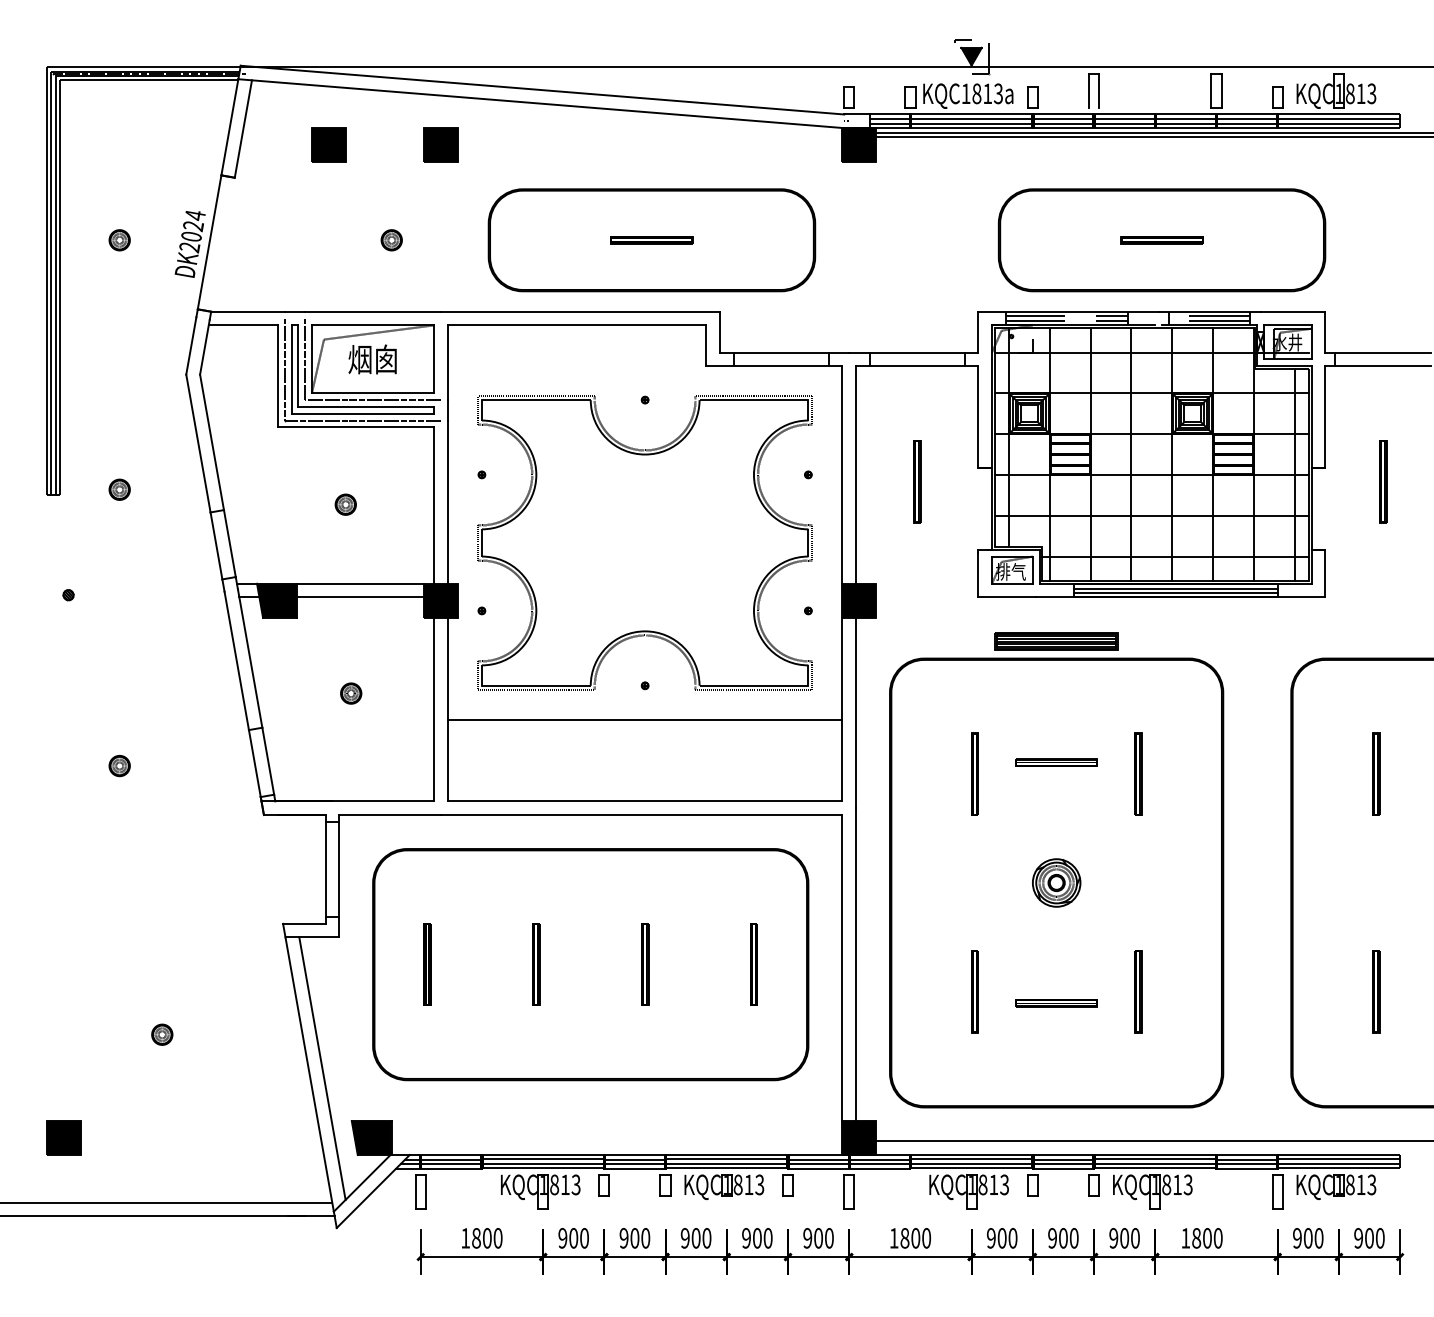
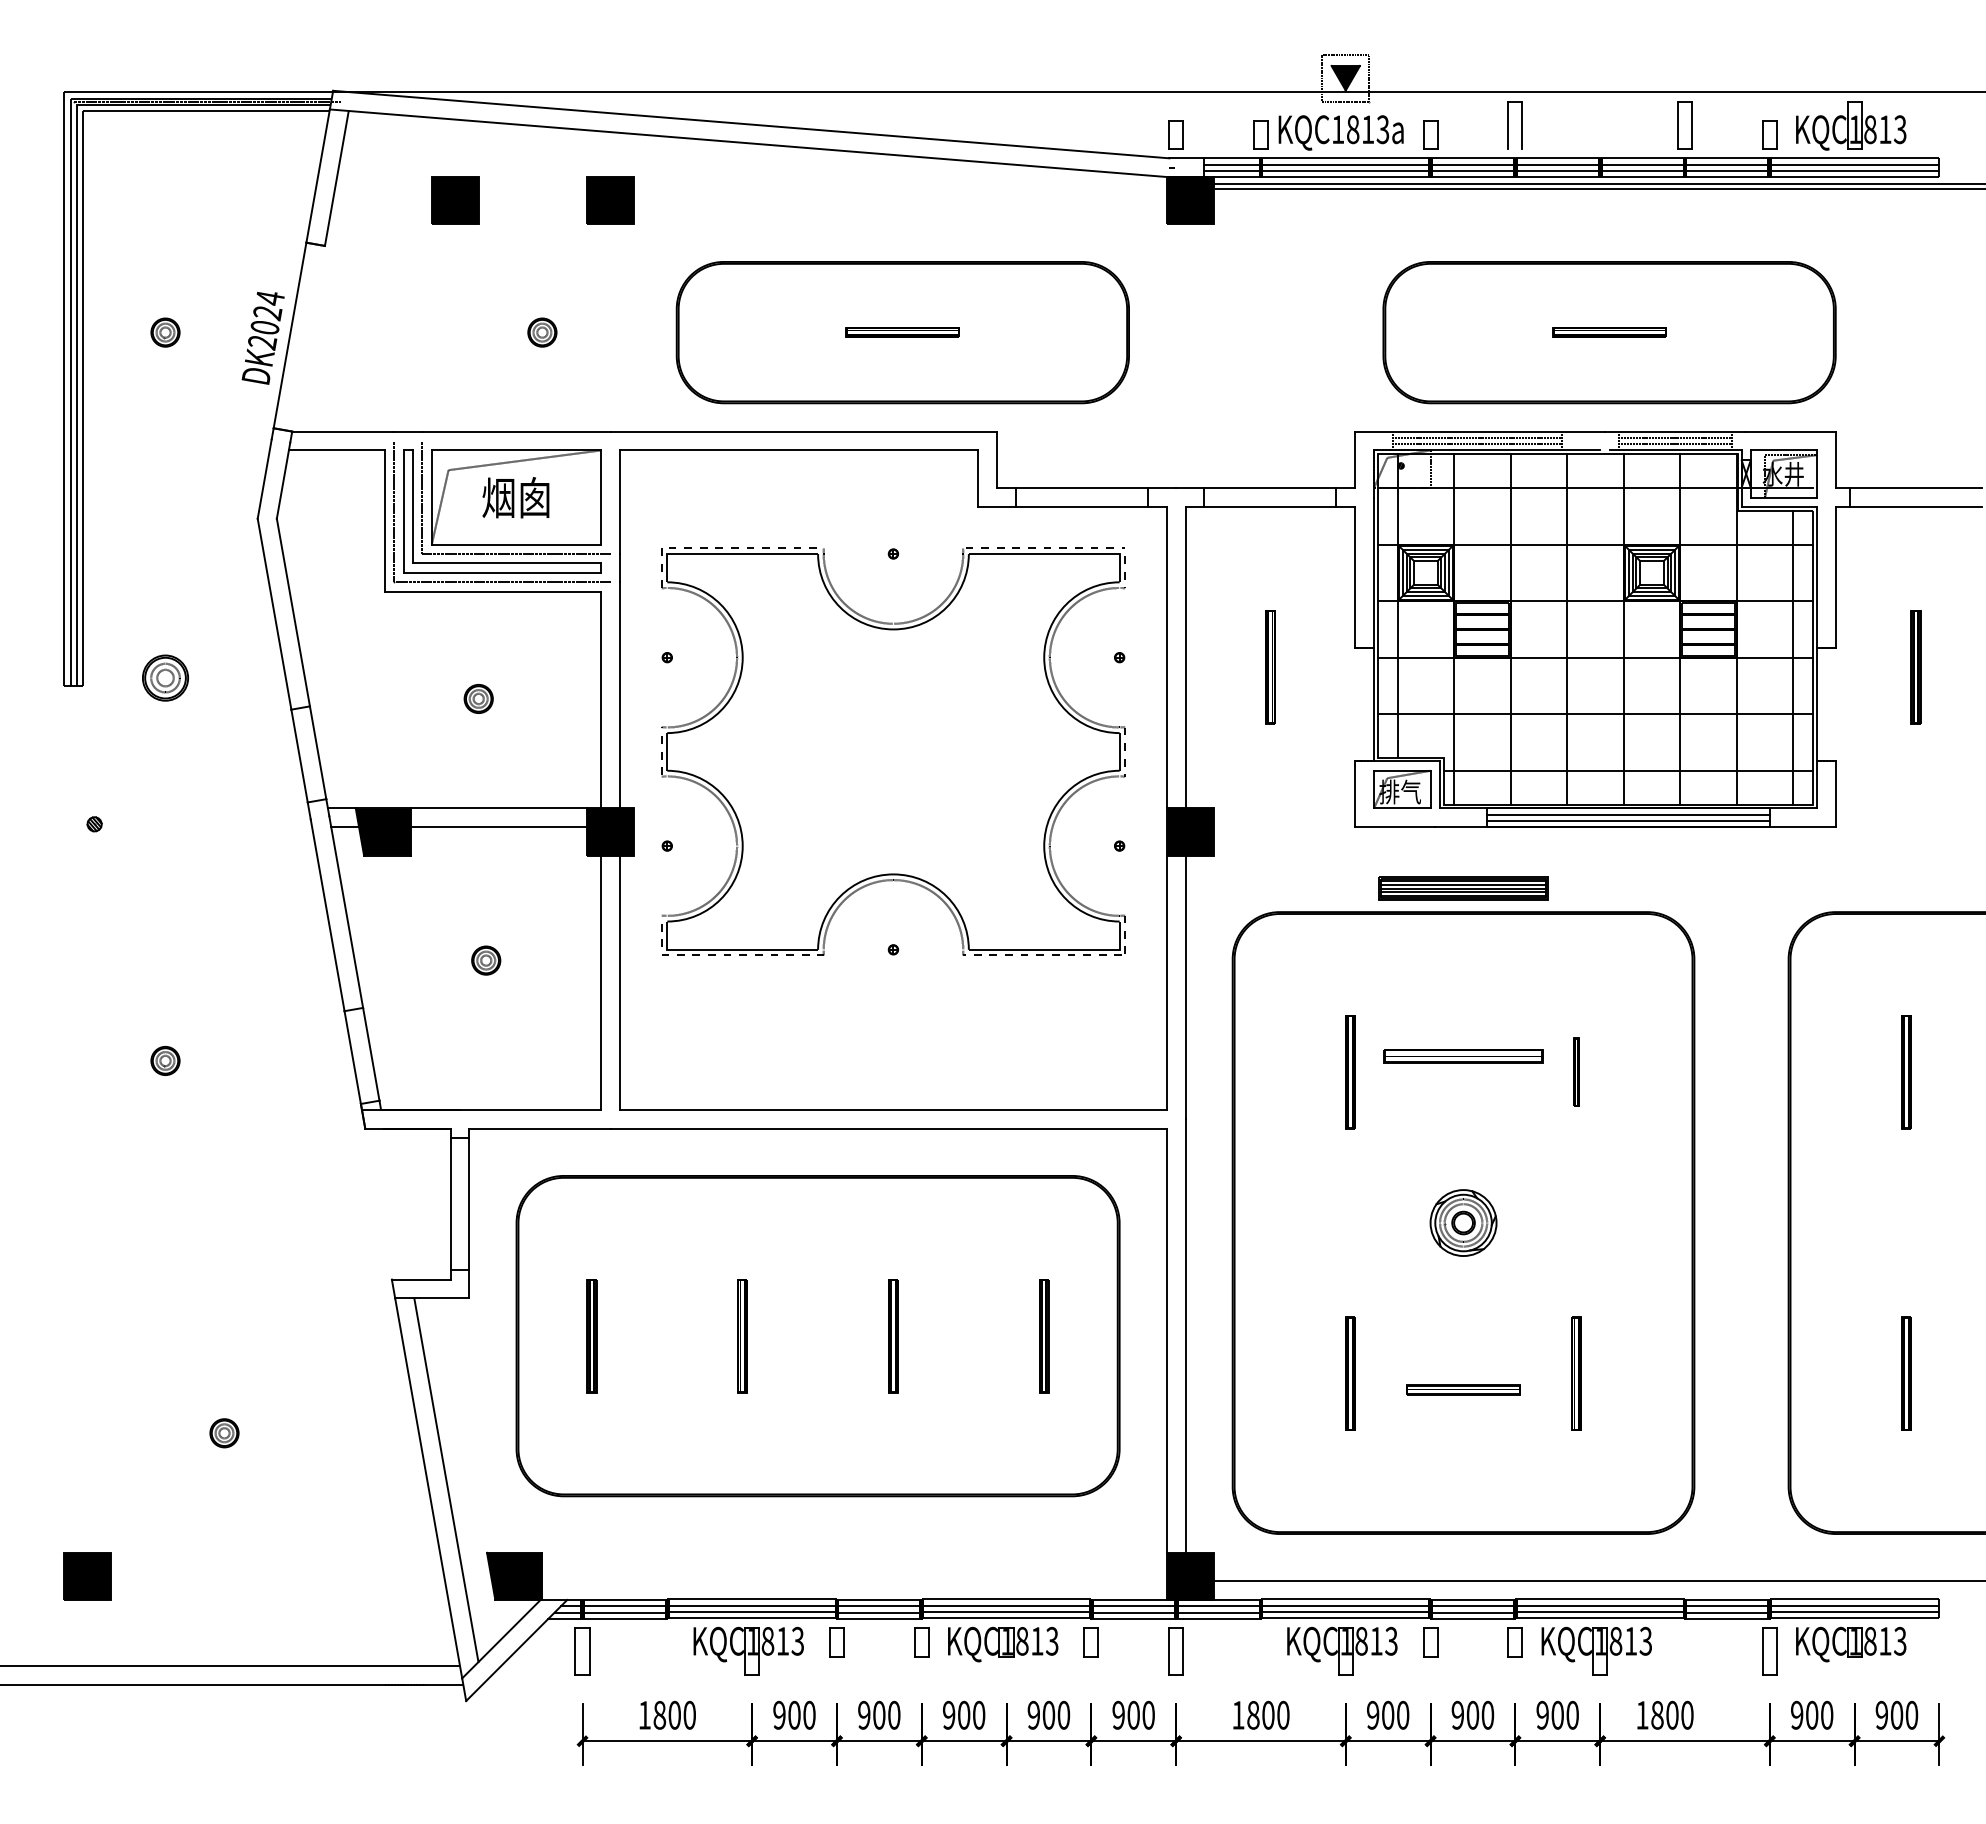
part: (119, 489) -> (165, 678), size x1.6
line: (645, 719) -> (893, 996), removed
part: (1056, 762) -> (1463, 1056), size x1.4
part: (1138, 774) -> (1576, 1072), size x0.6

